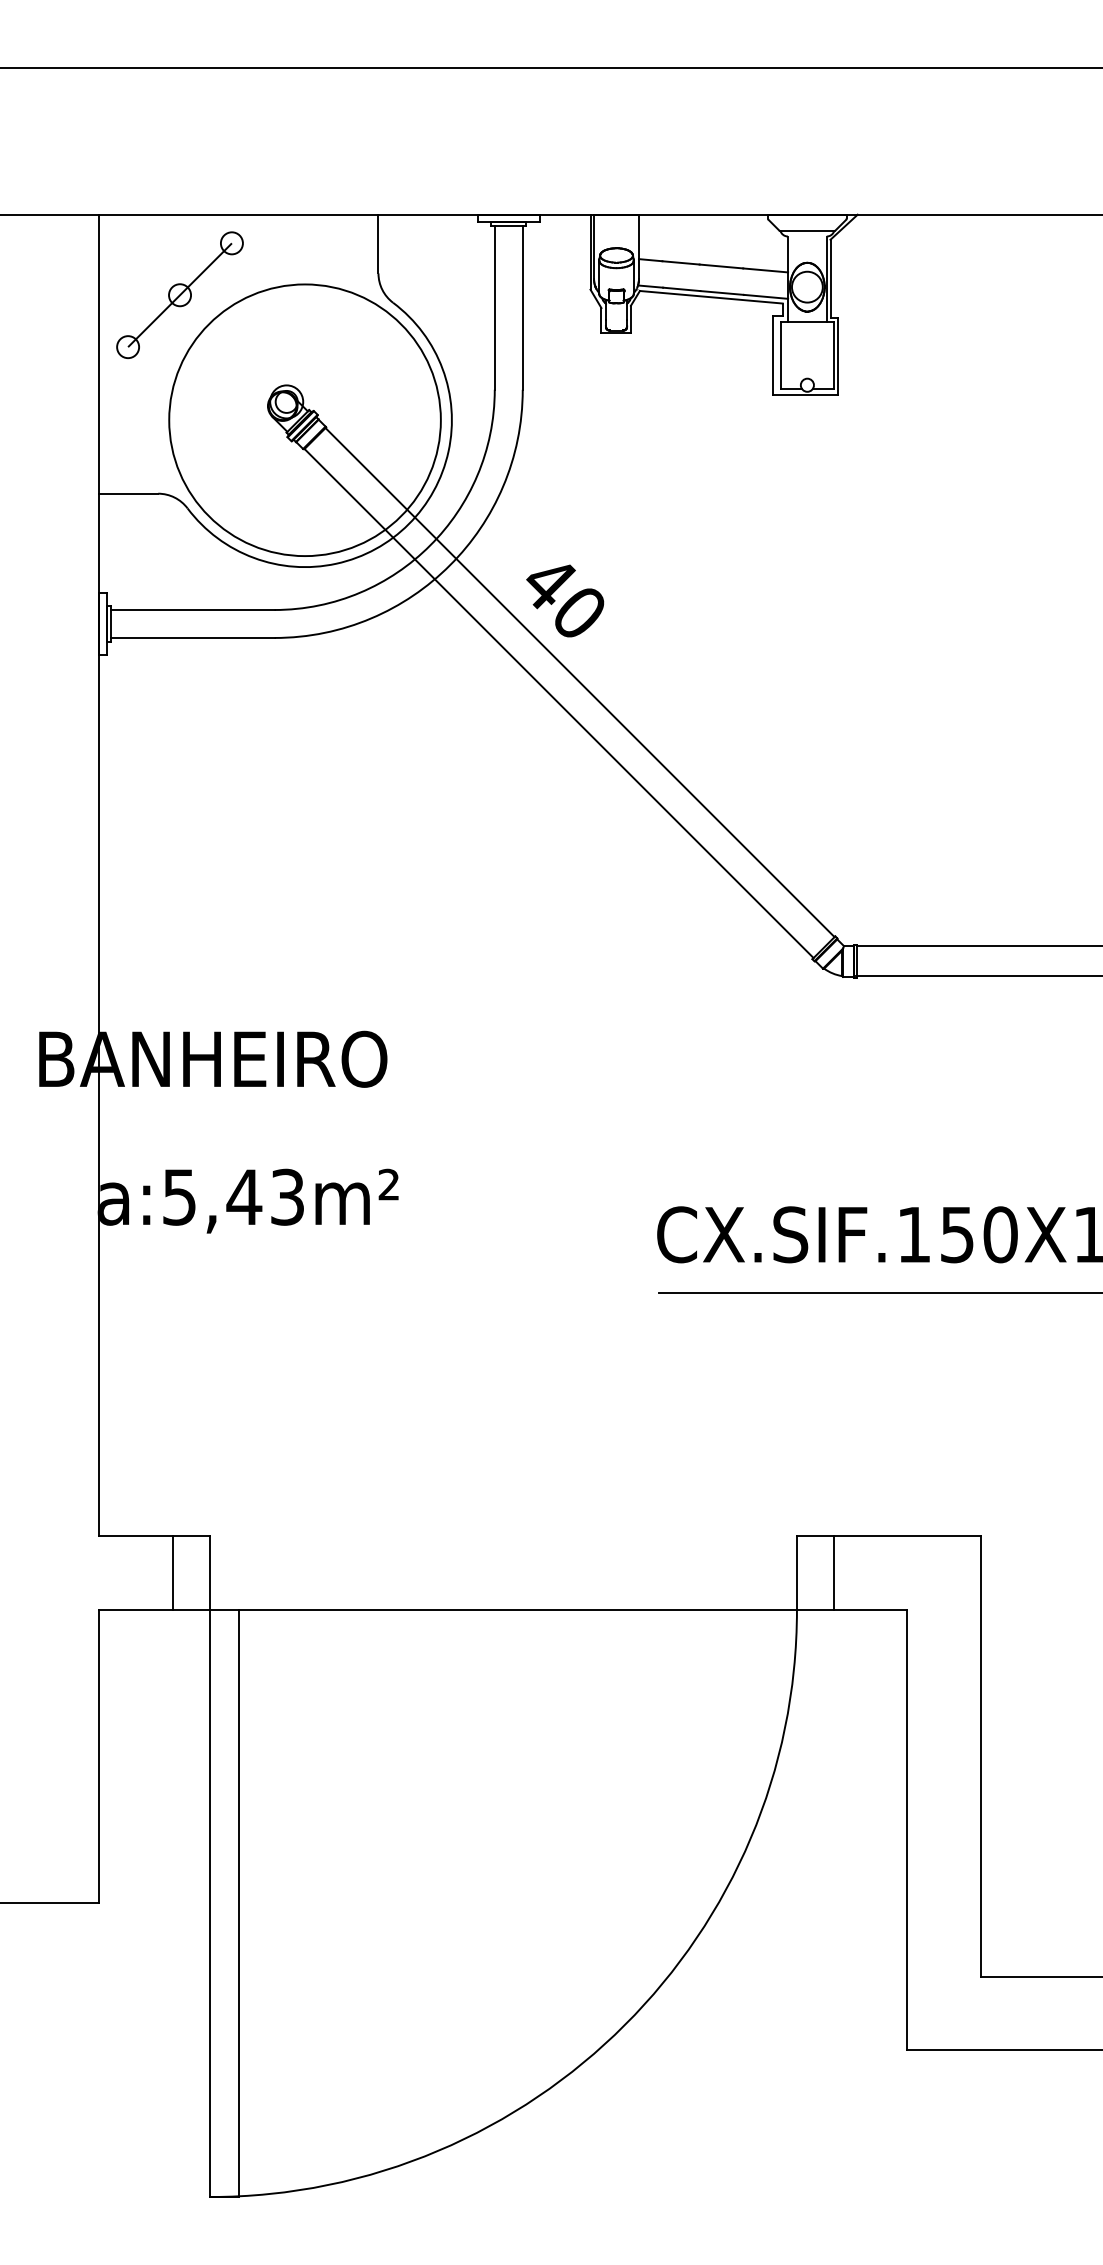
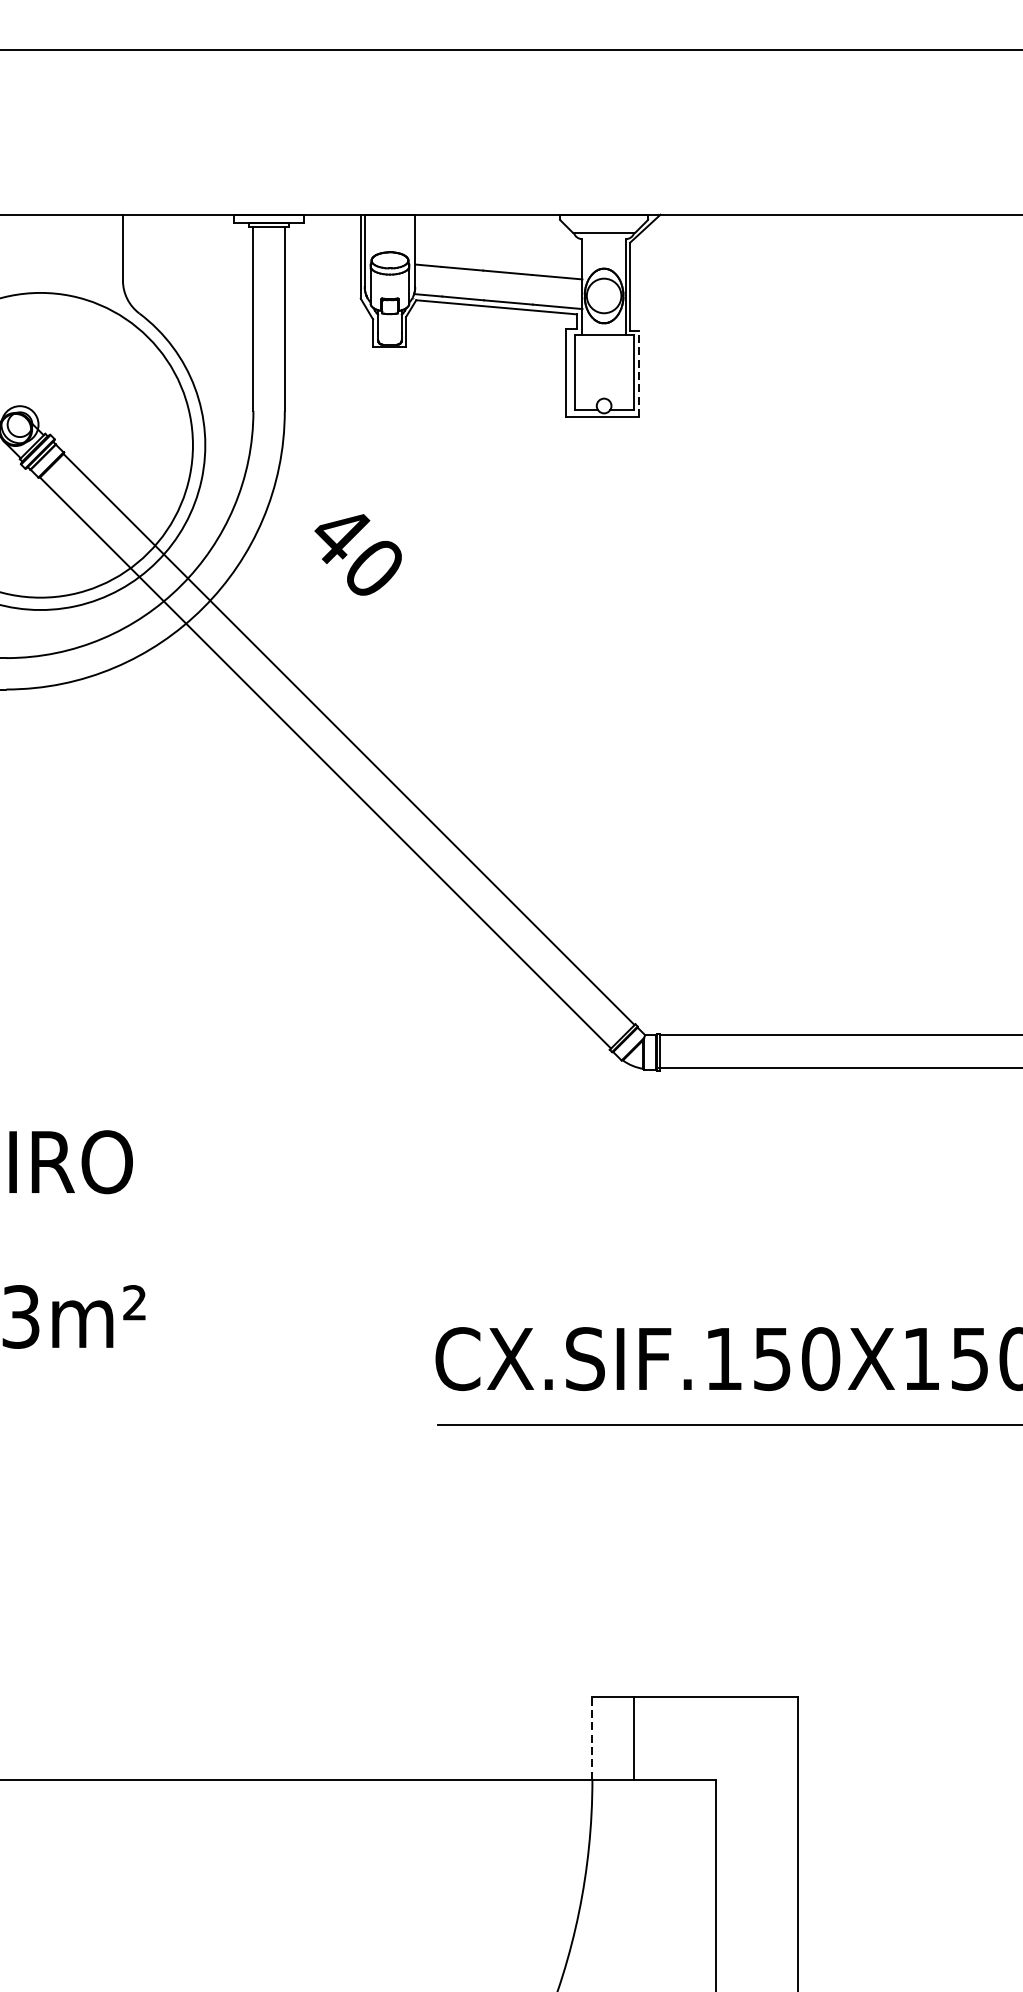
line: (838, 356) -> (639, 373), solid -> dashed
text: (565, 600) -> (358, 554), moved
line: (796, 1572) -> (591, 1737), solid -> dashed

